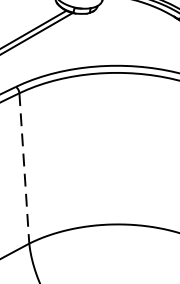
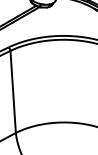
line: (24, 169) -> (13, 92), dashed -> solid

